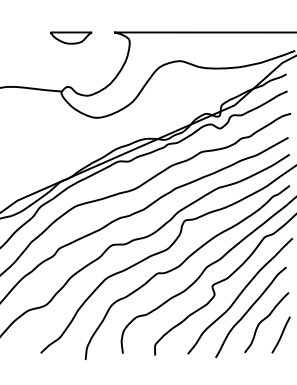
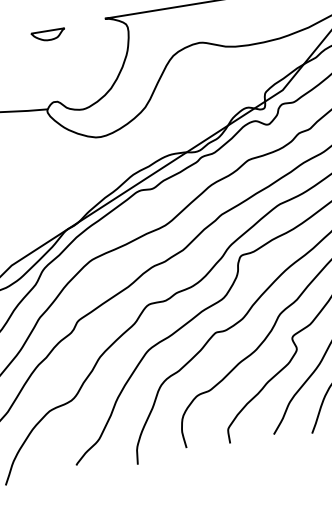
part: (71, 37) -> (48, 34), size x0.6

